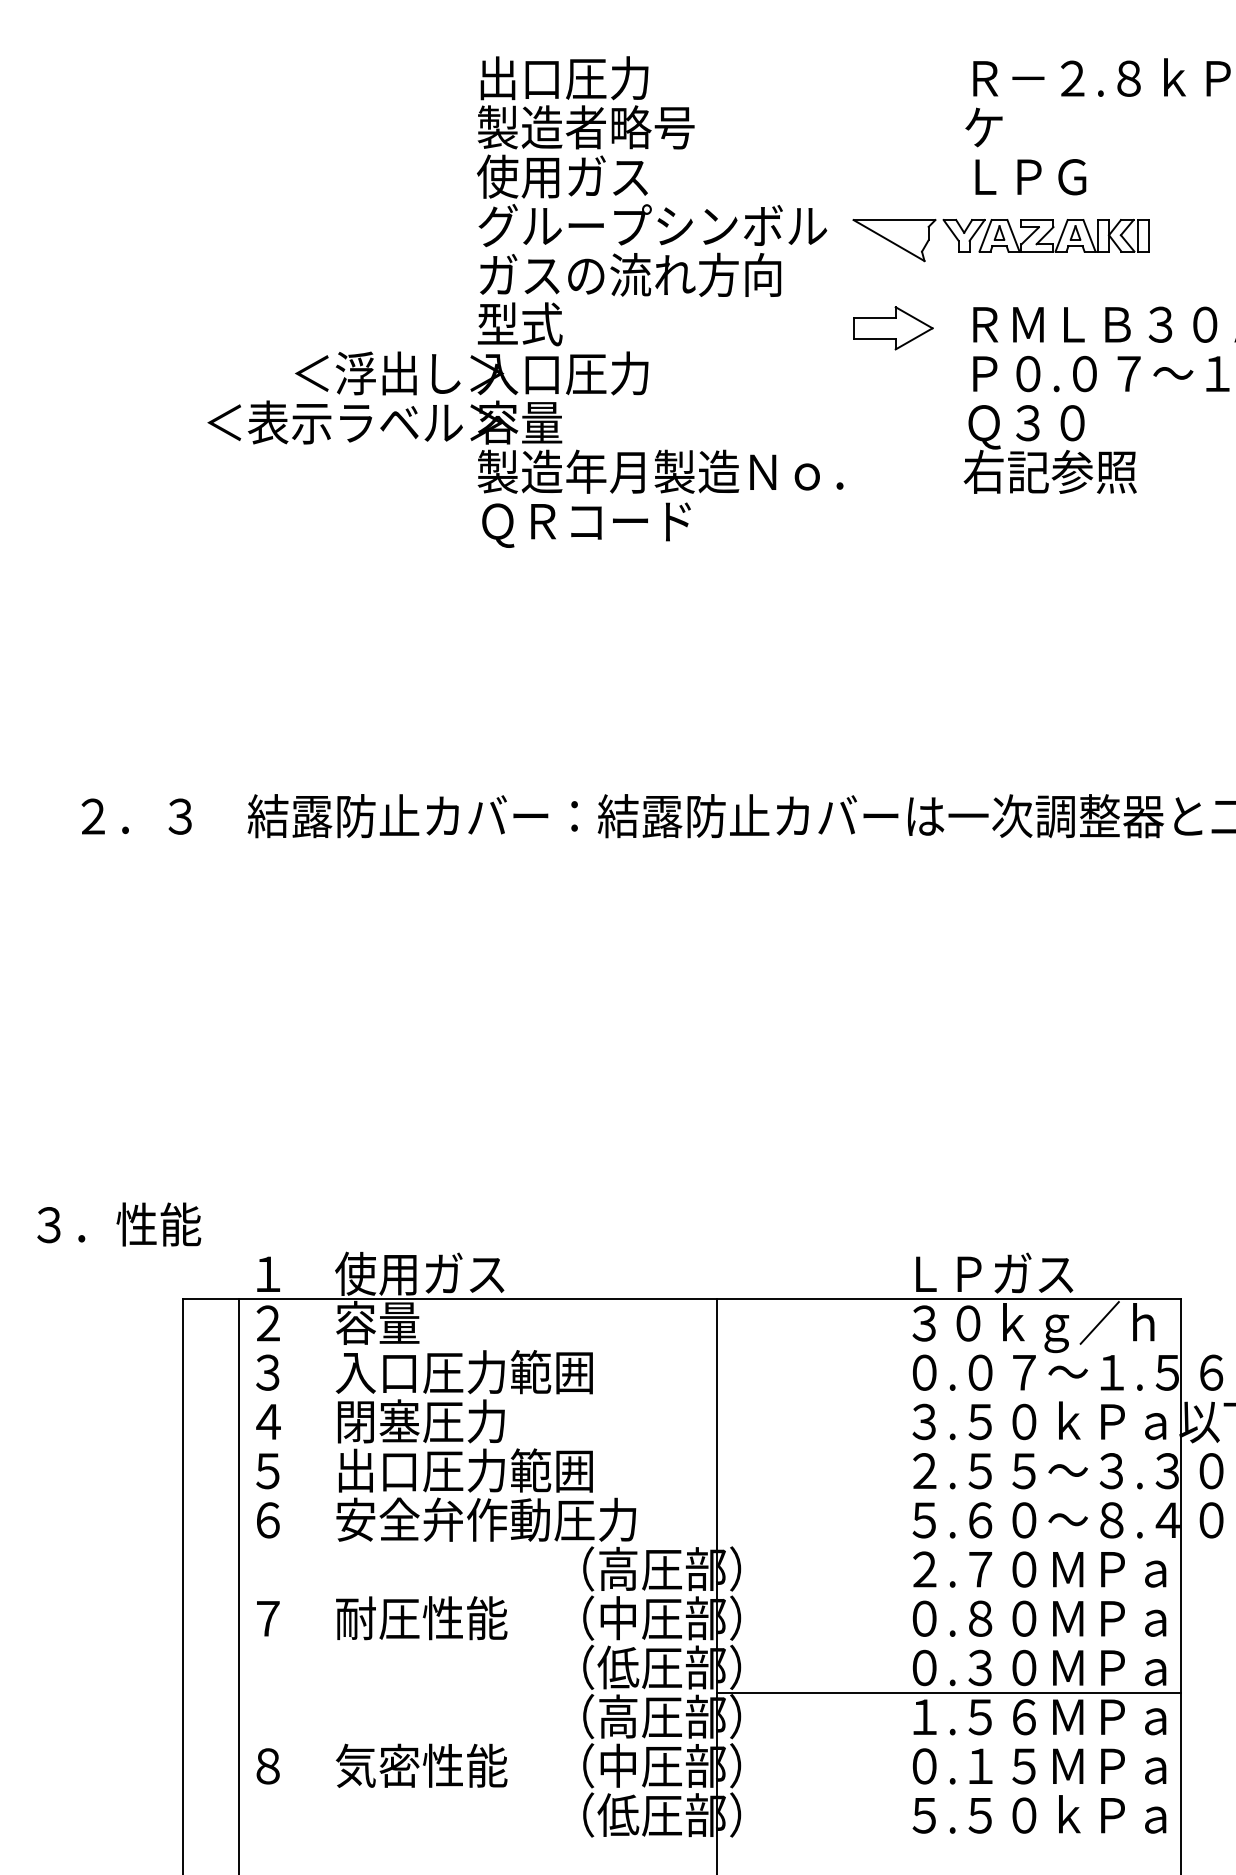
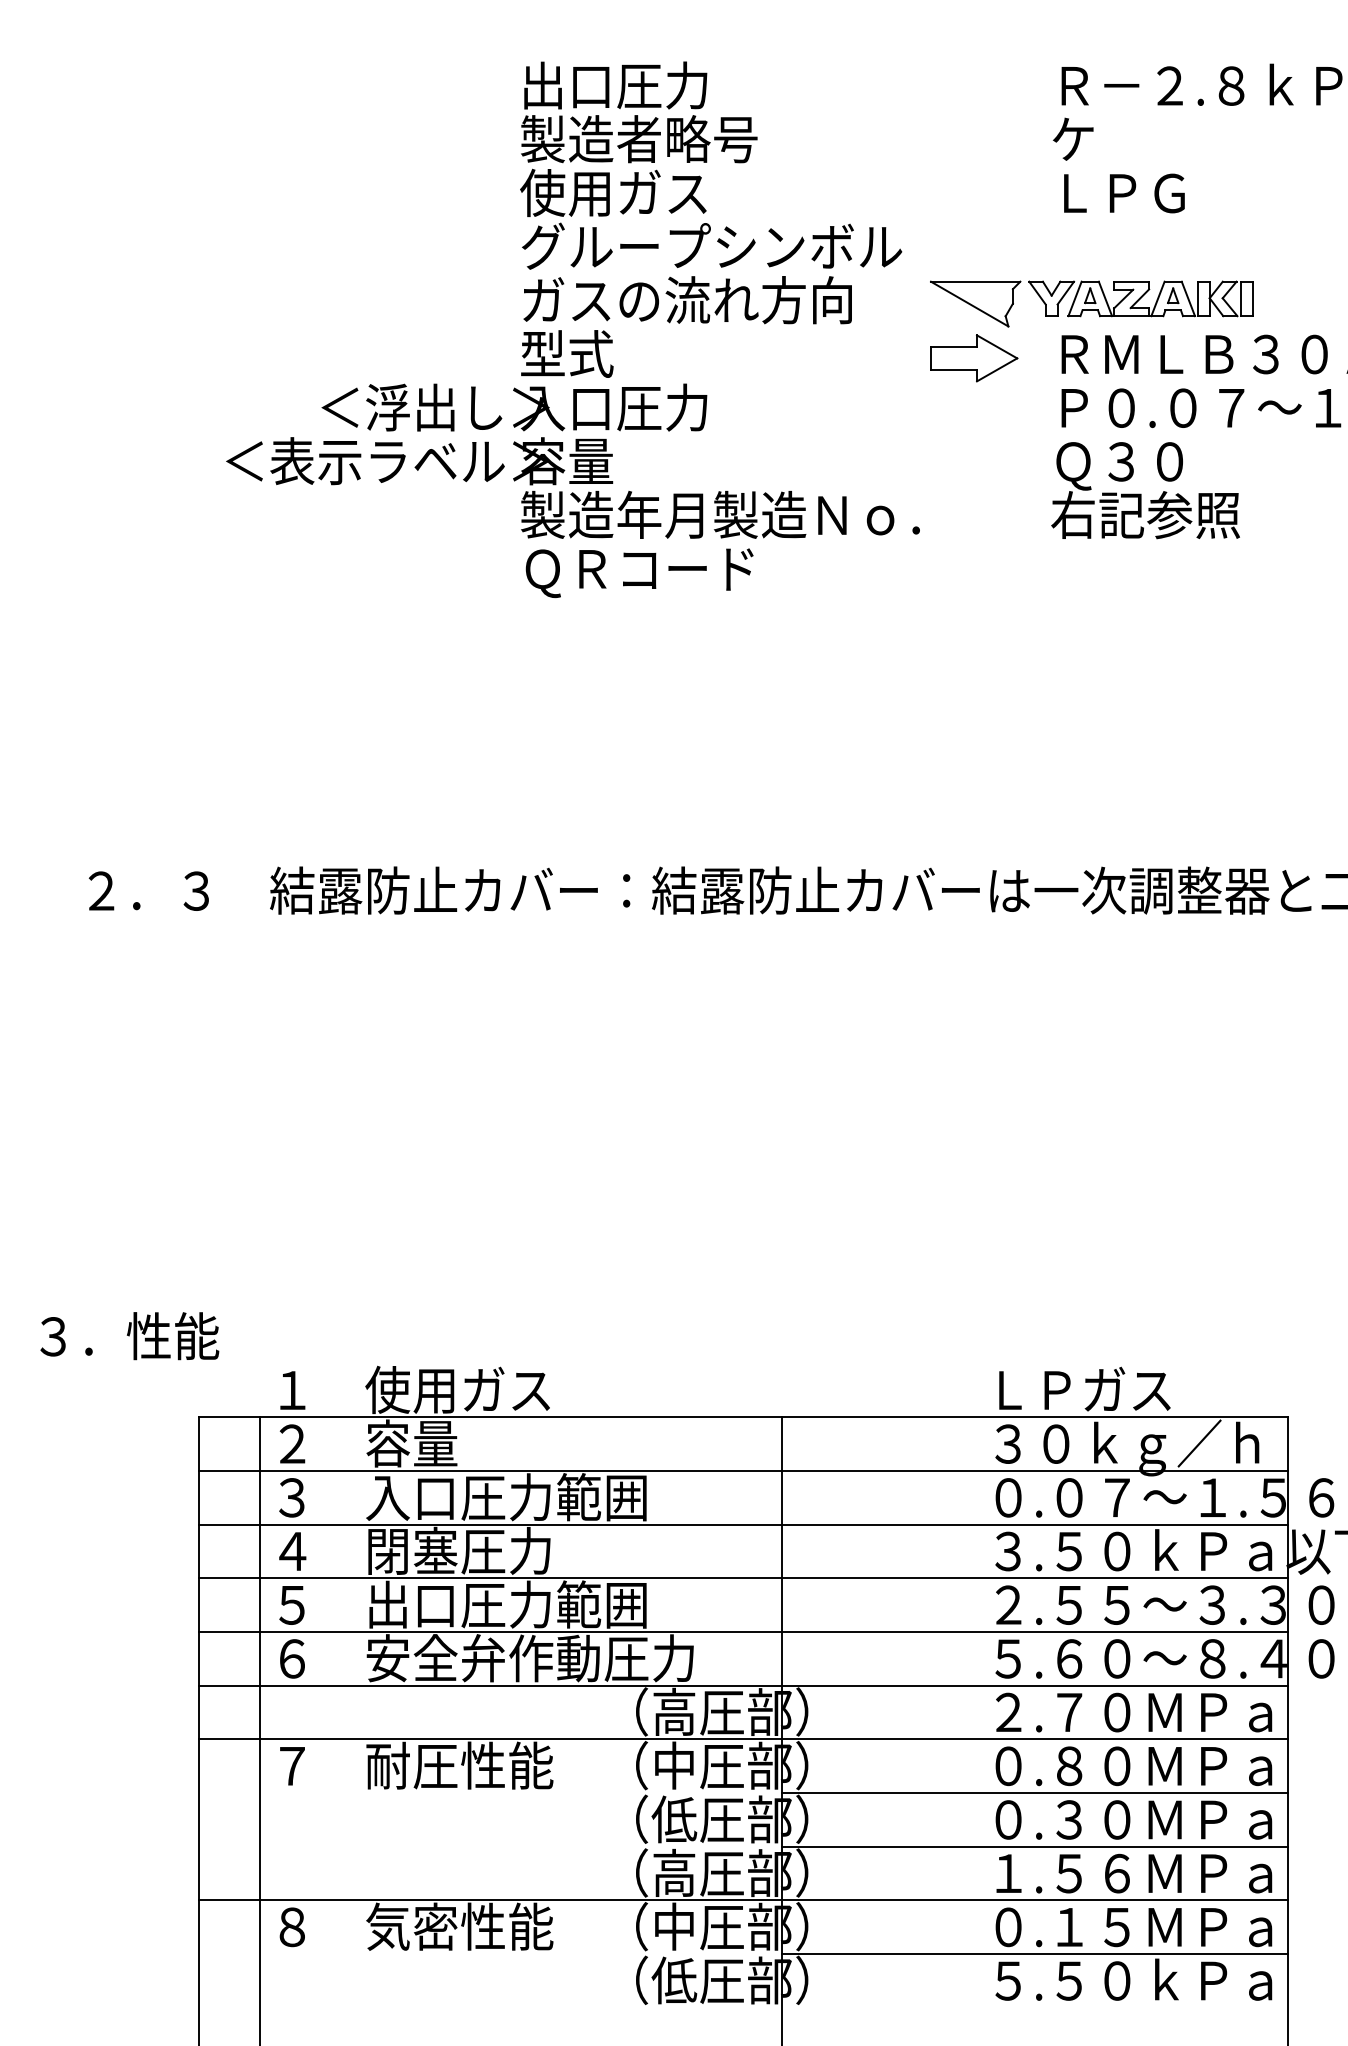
part: (1000, 240) -> (1091, 304), moved
line: (681, 1348) -> (743, 1471), added
line: (681, 1397) -> (743, 1524), added
line: (681, 1446) -> (743, 1578), added
line: (681, 1495) -> (743, 1631), added
line: (681, 1544) -> (743, 1685), added
line: (681, 1594) -> (743, 1739), added
line: (948, 1643) -> (1034, 1793), added
line: (681, 1741) -> (743, 1900), added
line: (948, 1790) -> (1034, 1953), added

